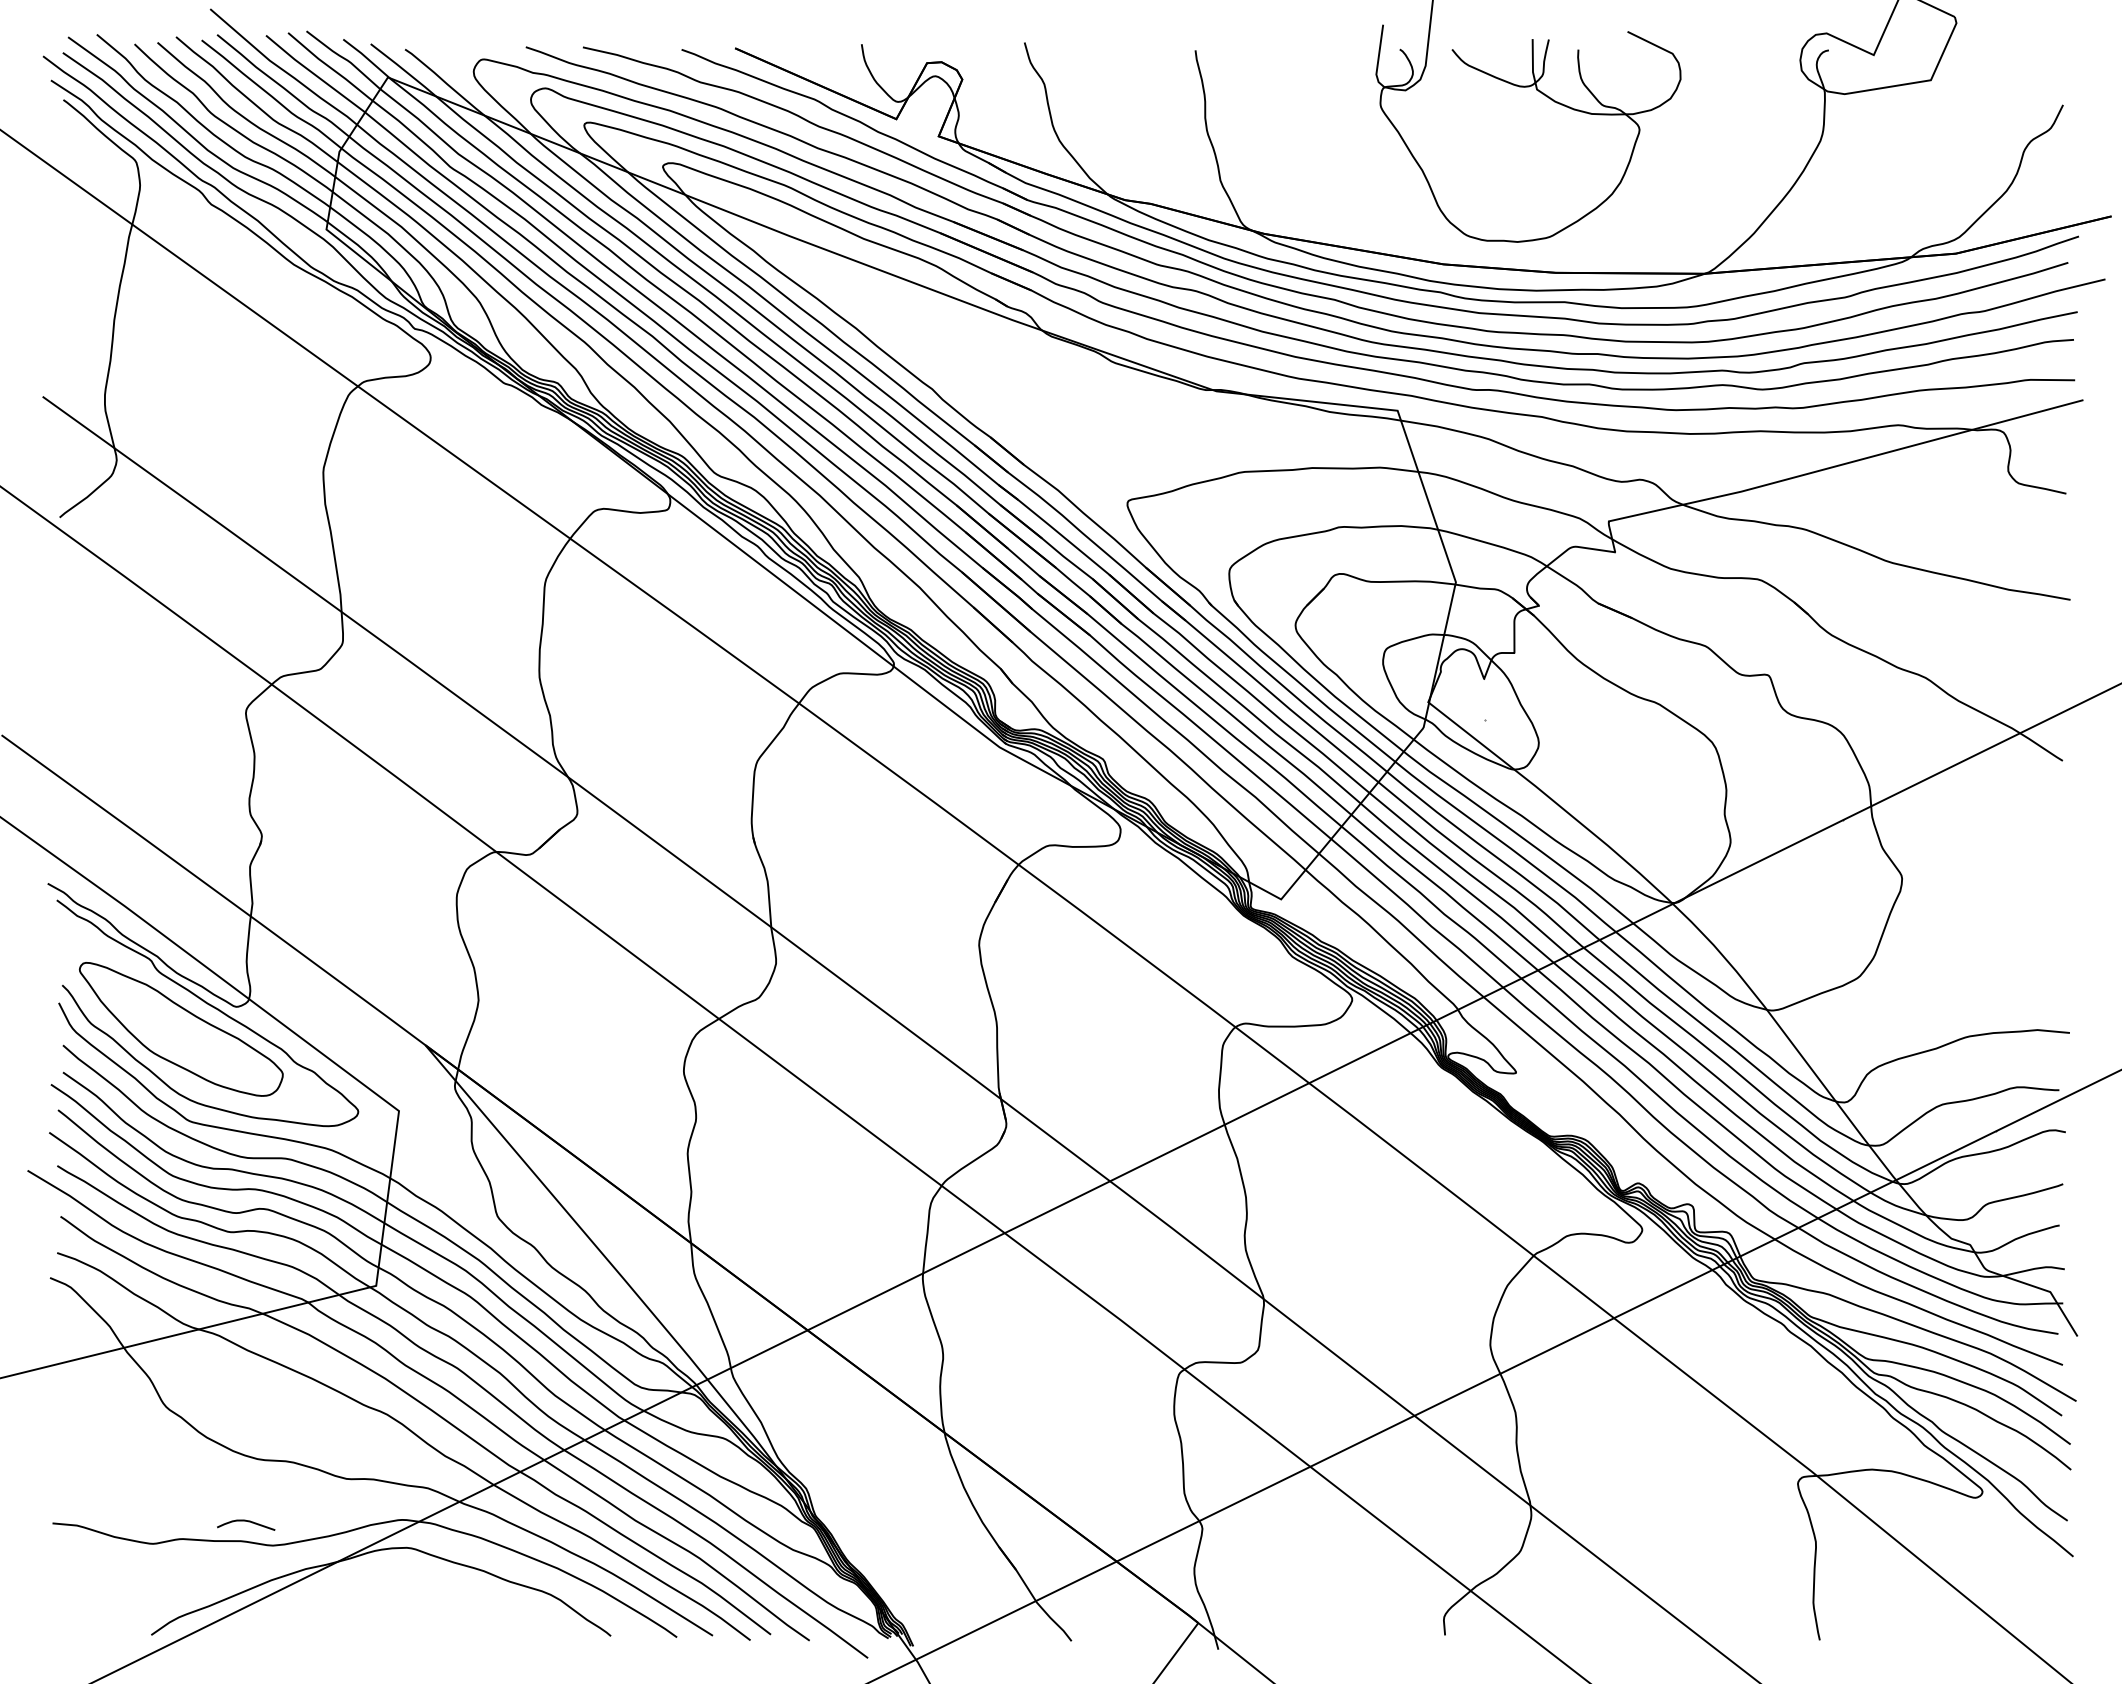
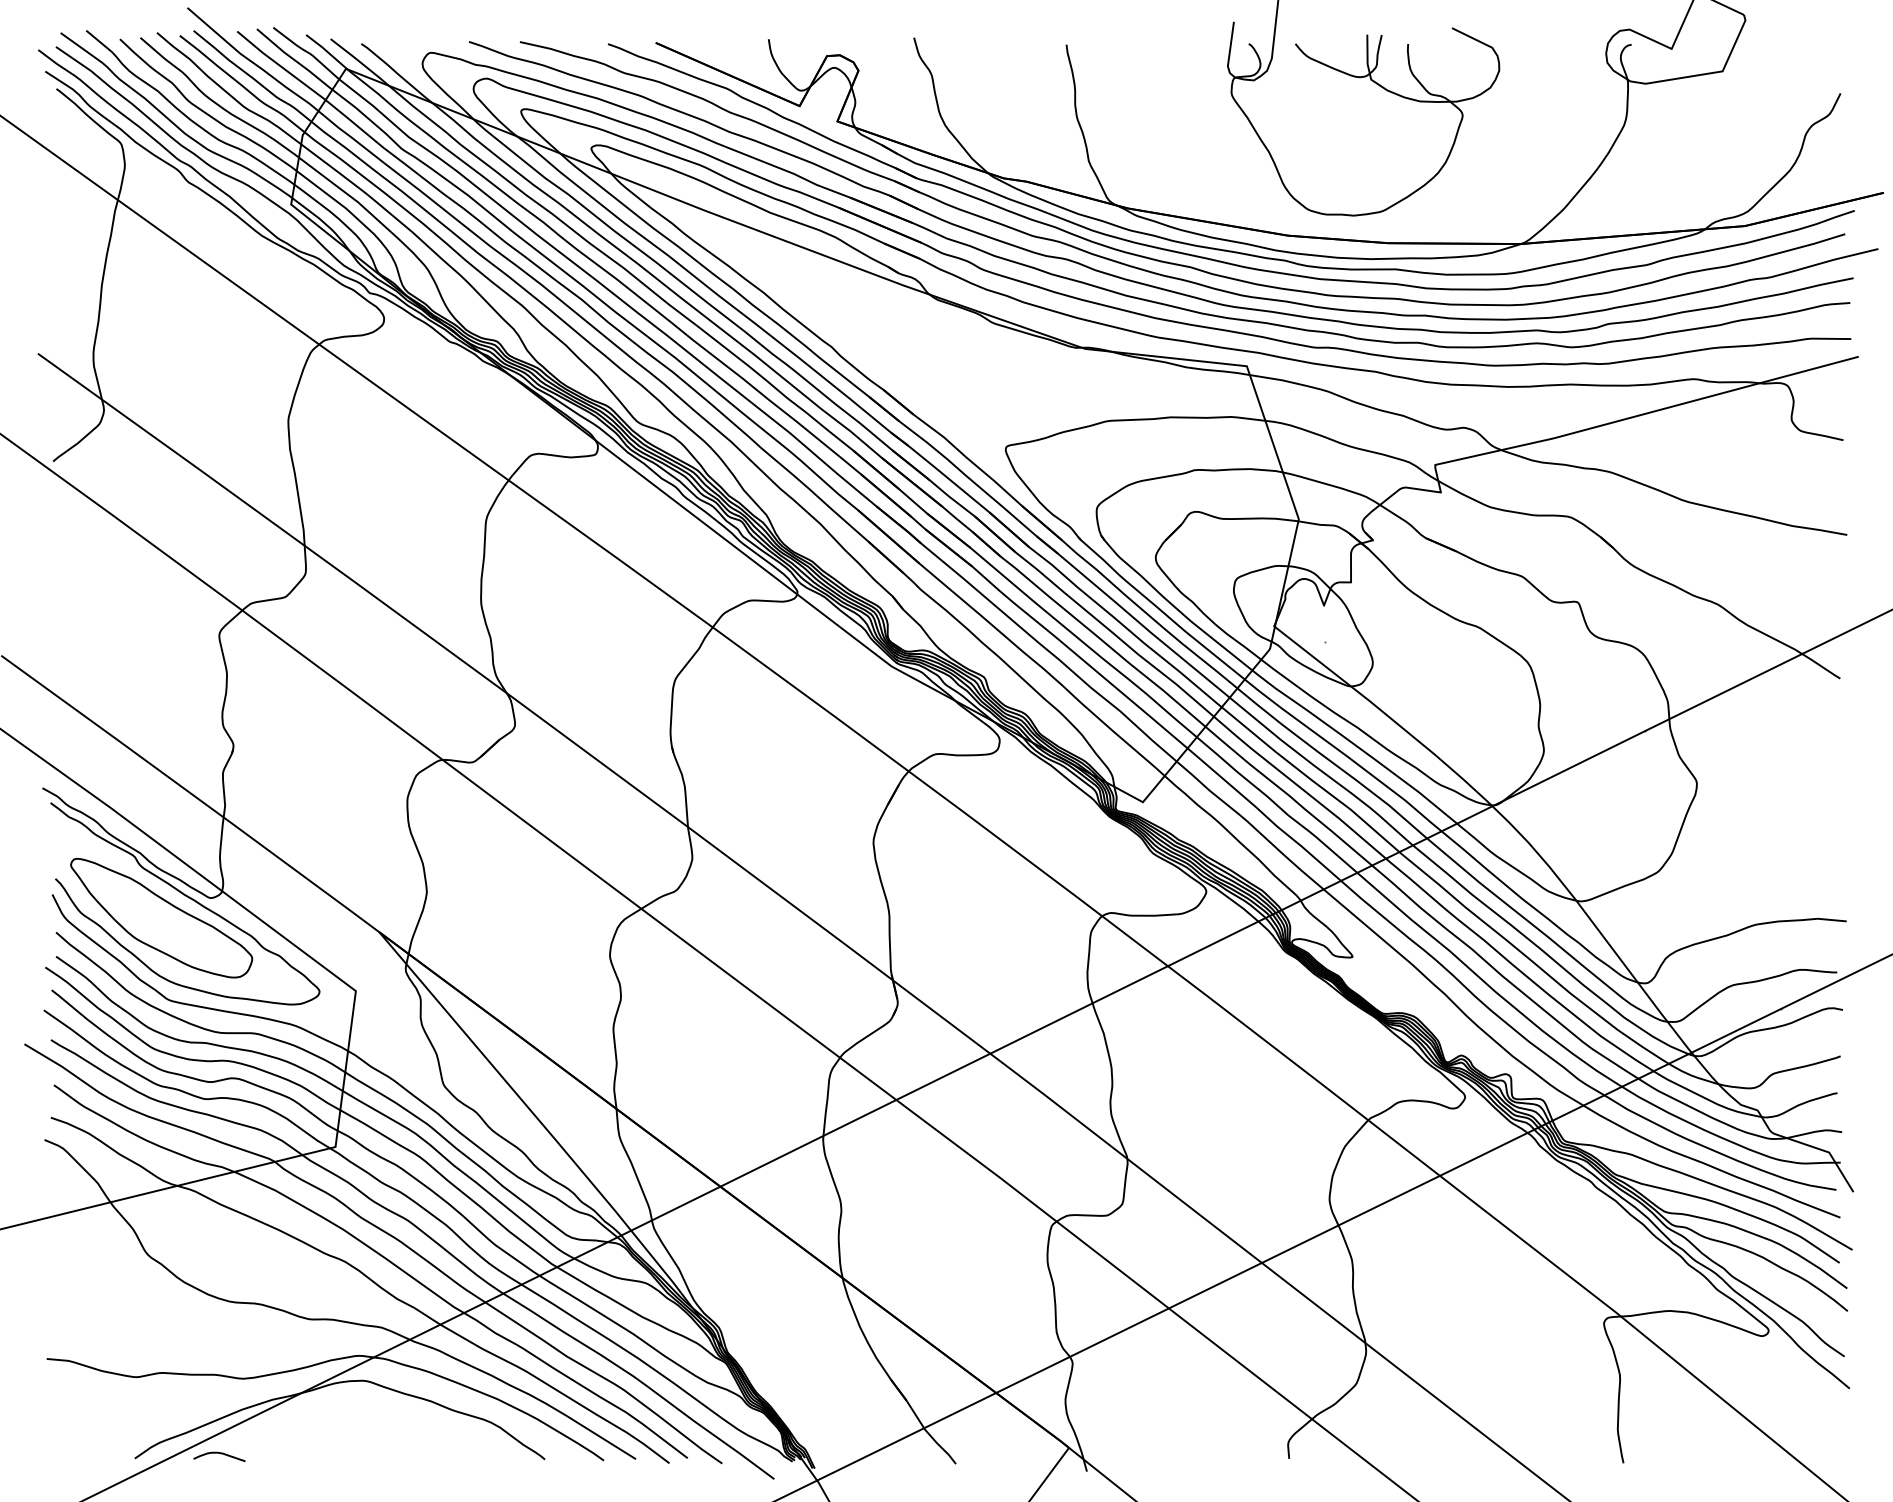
curve: (248, 1522) -> (221, 1454), moved

